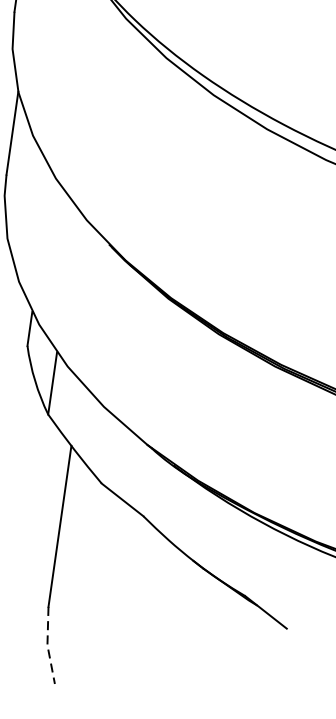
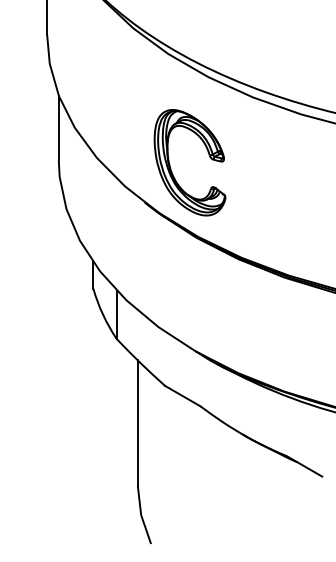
part: (149, 205) -> (171, 168), added
line: (47, 645) -> (141, 515), dashed -> solid

